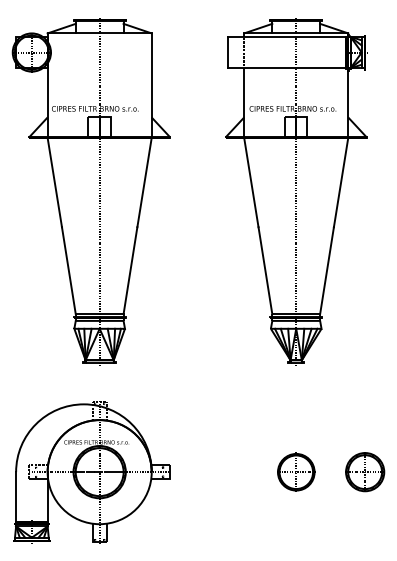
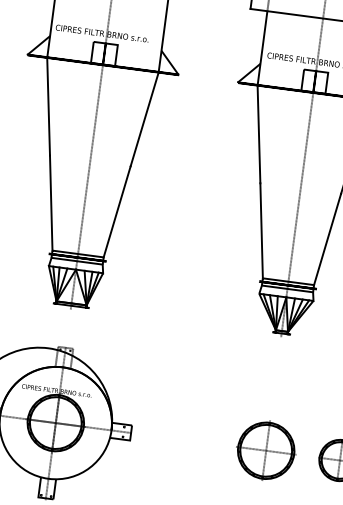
part: (296, 472) -> (266, 451), size x1.43

